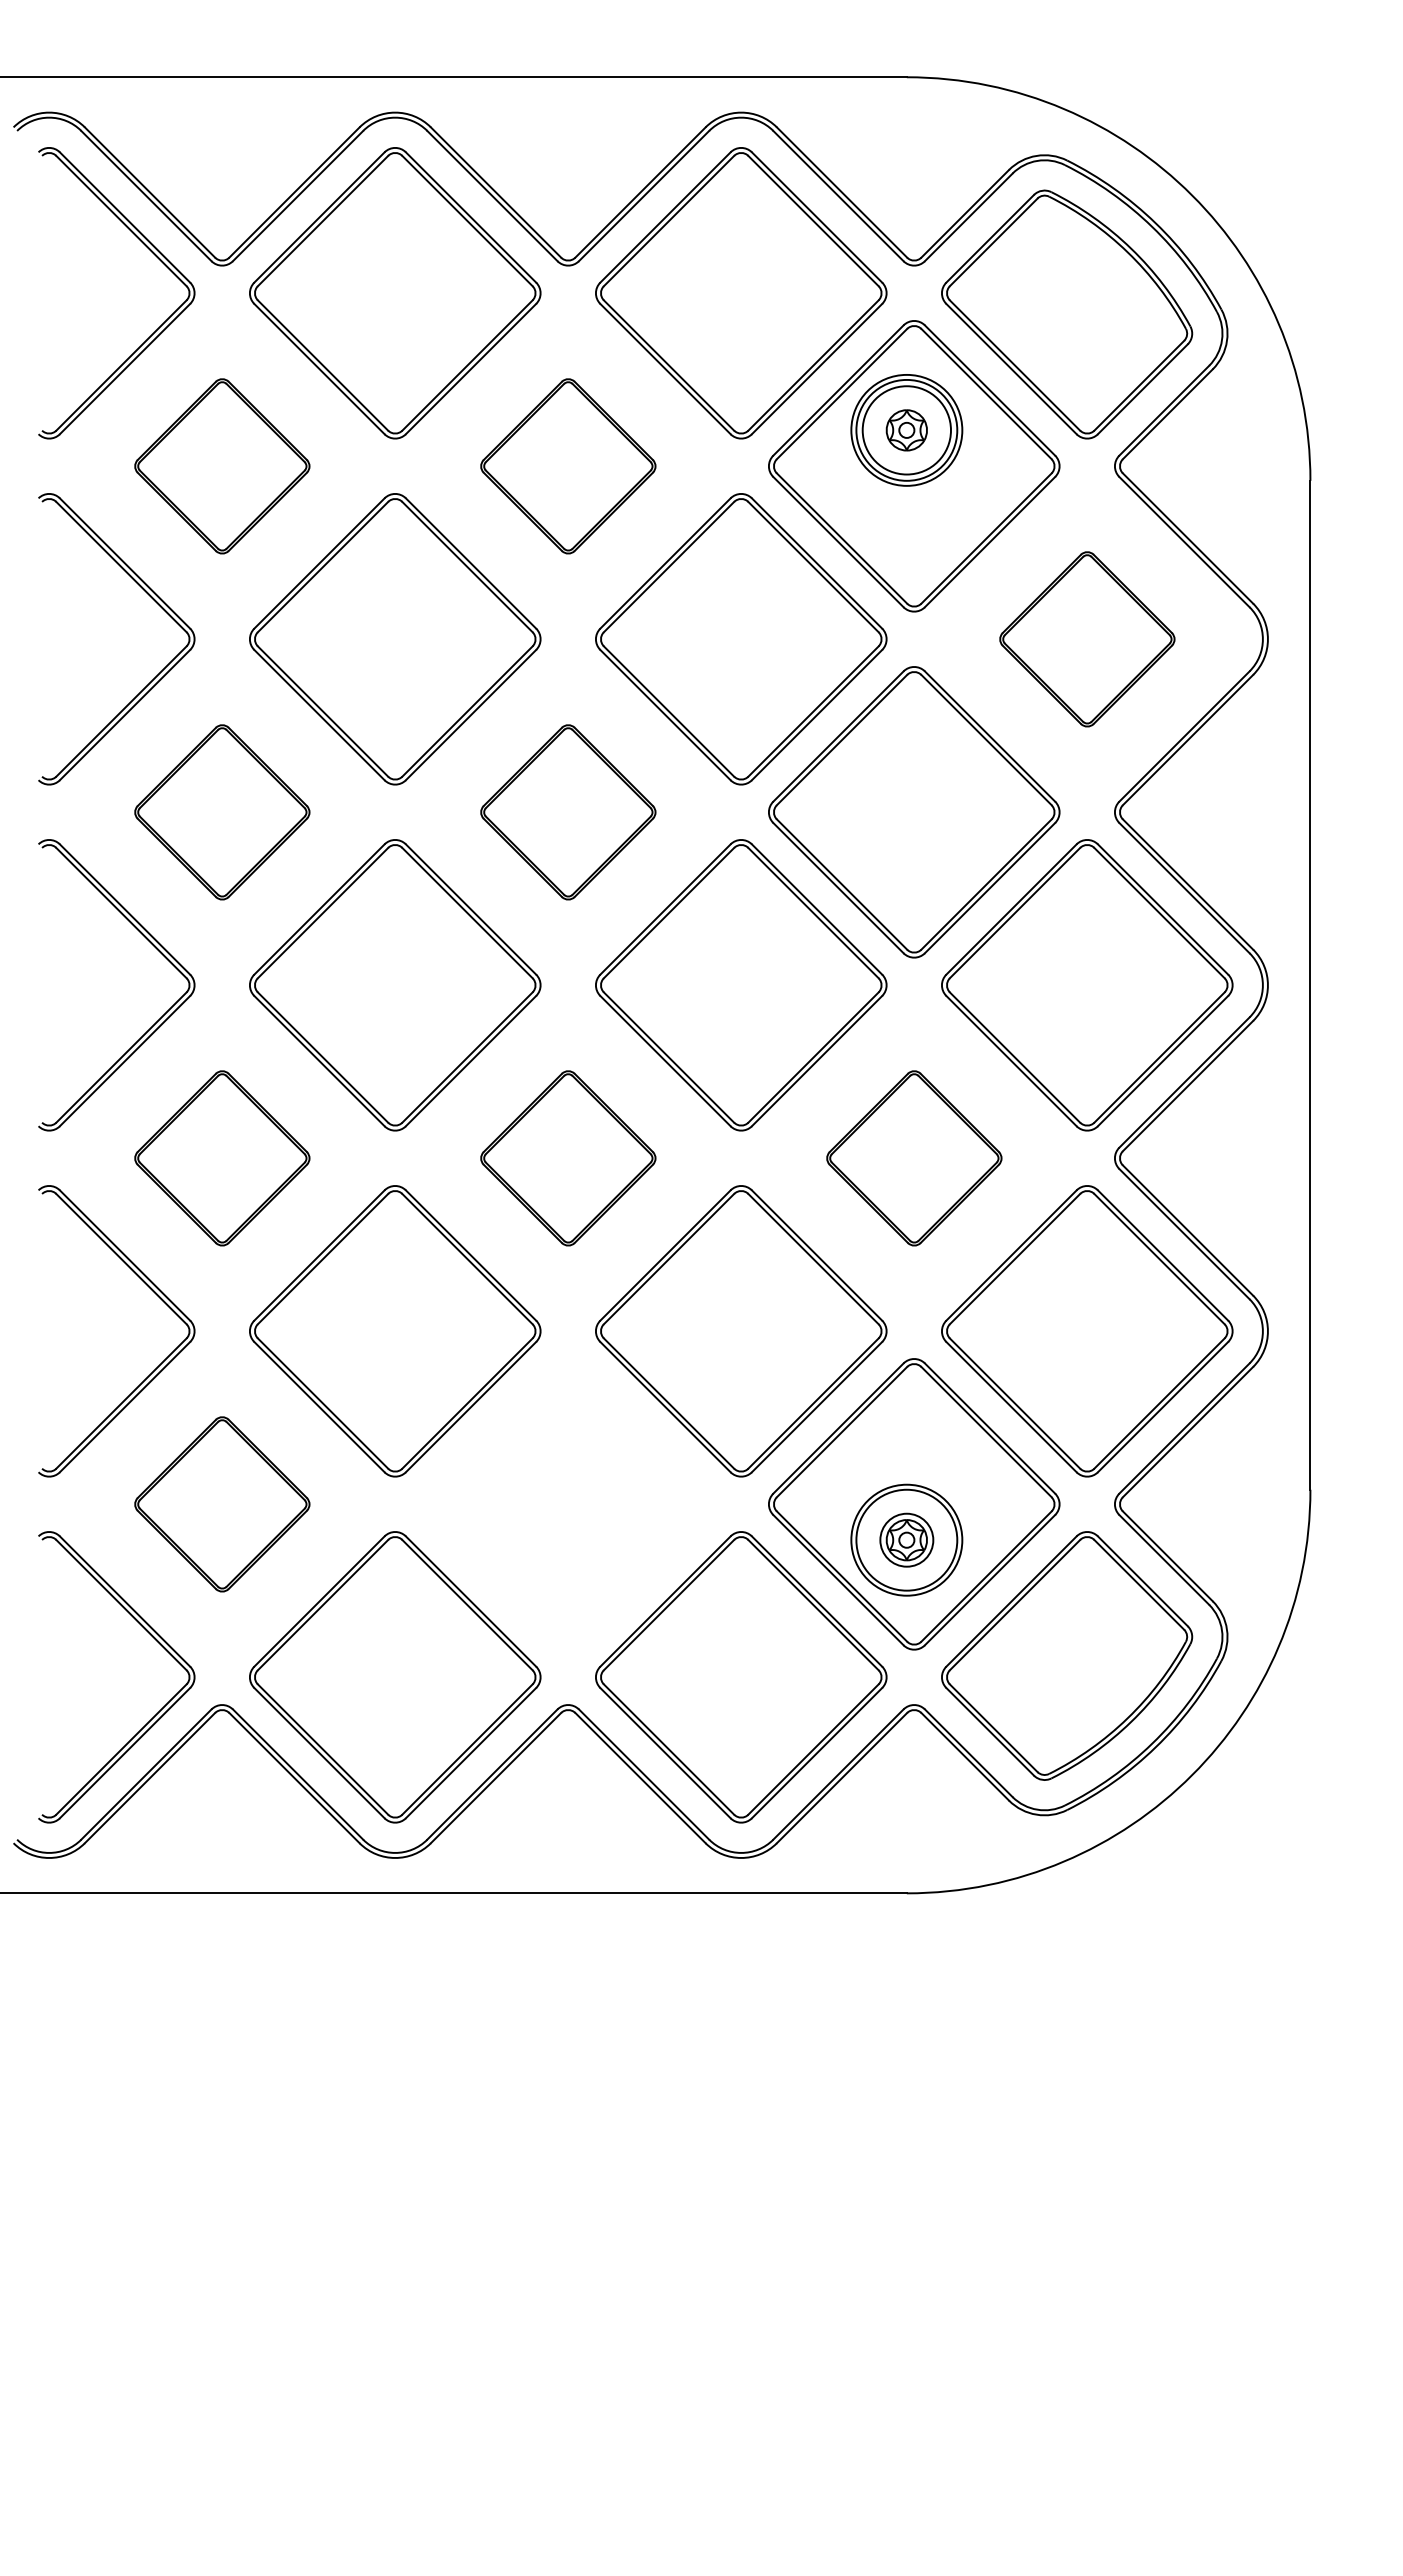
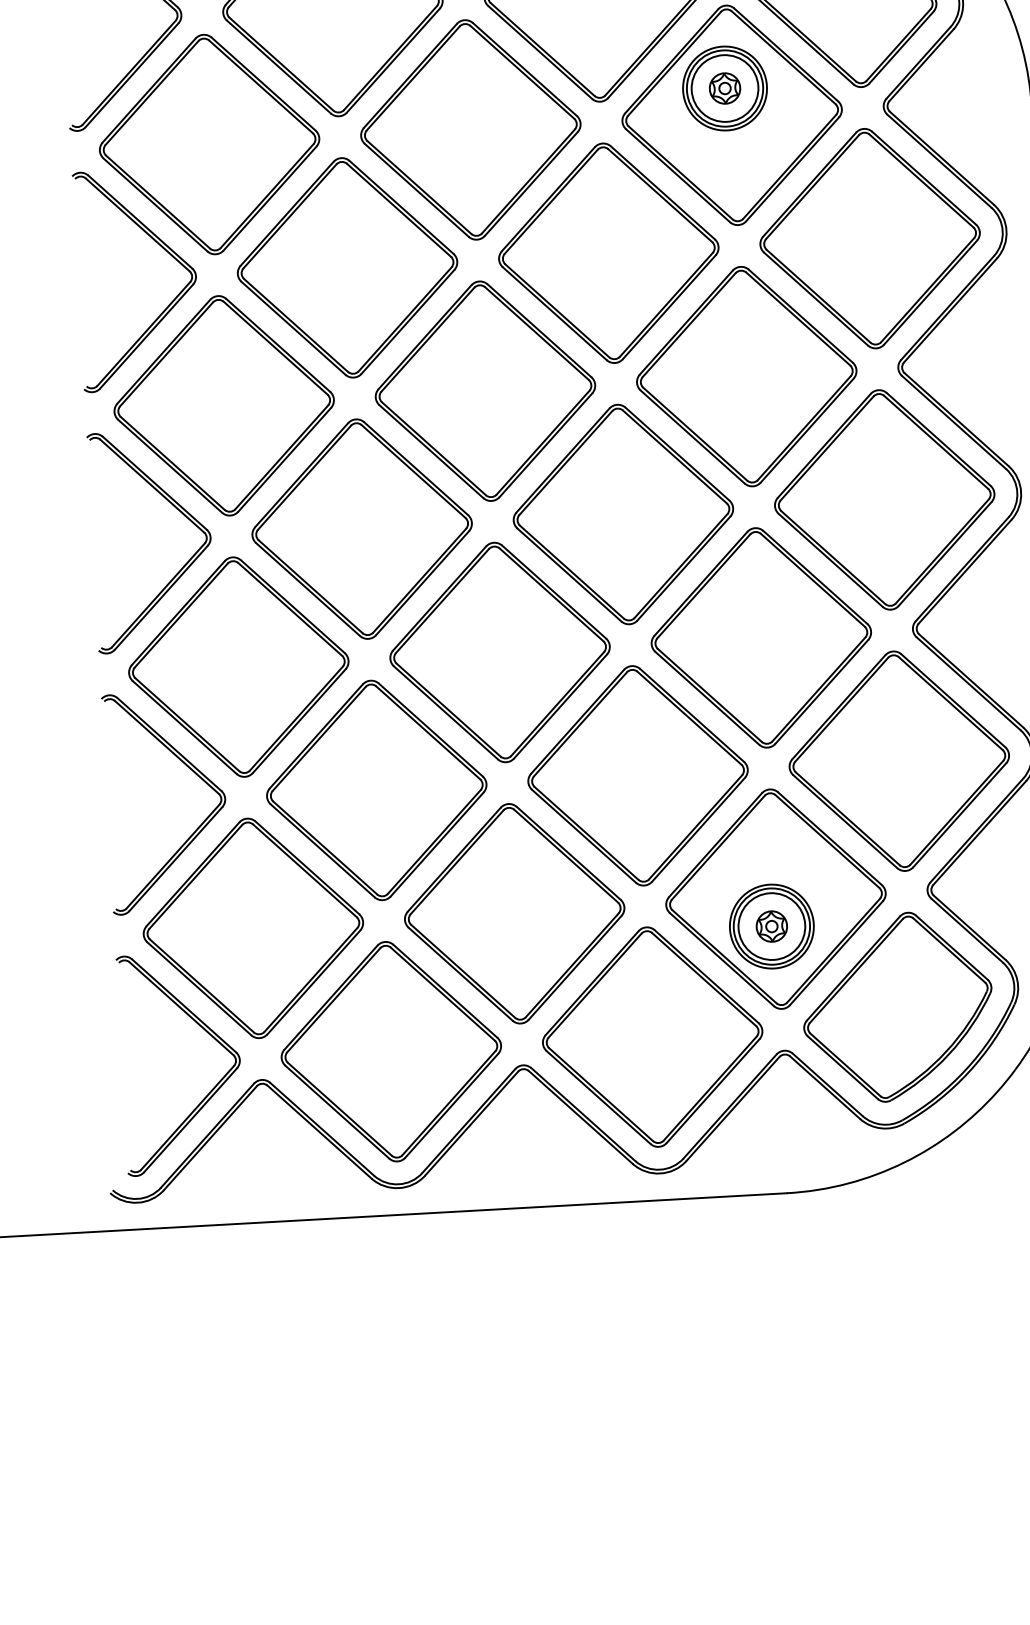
part: (222, 466) -> (209, 144), size x1.67
part: (568, 466) -> (471, 130), size x1.67
part: (1087, 639) -> (870, 238), size x1.67
part: (222, 812) -> (224, 405), size x1.67
part: (568, 812) -> (485, 391), size x1.67
part: (222, 1158) -> (239, 667), size x1.67
part: (568, 1158) -> (500, 652), size x1.67
part: (914, 1158) -> (761, 638), size x1.67
part: (222, 1504) -> (253, 928), size x1.67
part: (568, 1504) -> (514, 913), added
circle: (906, 1540) -> (771, 926), size x1.67

